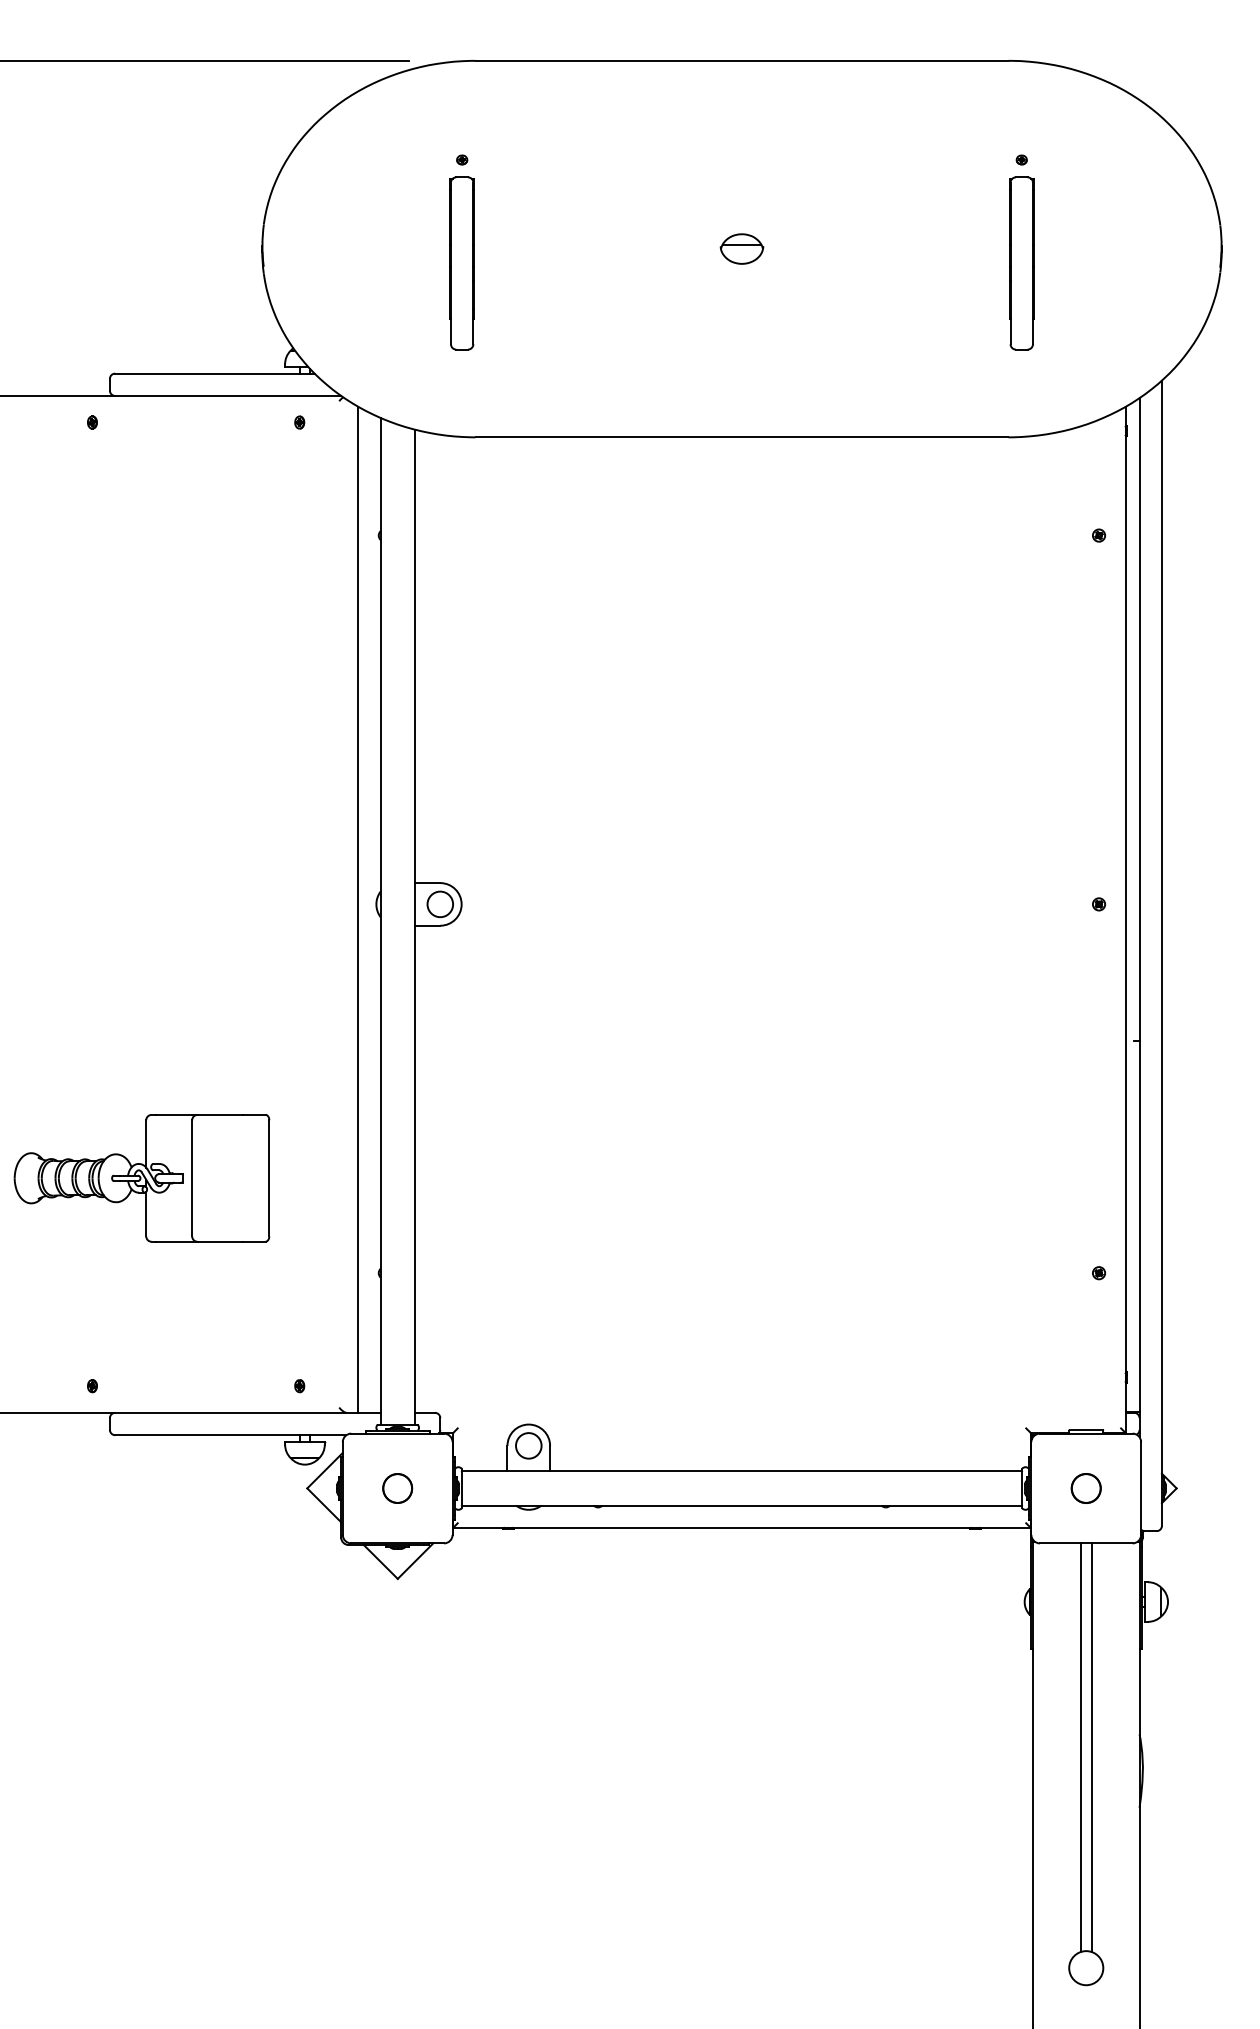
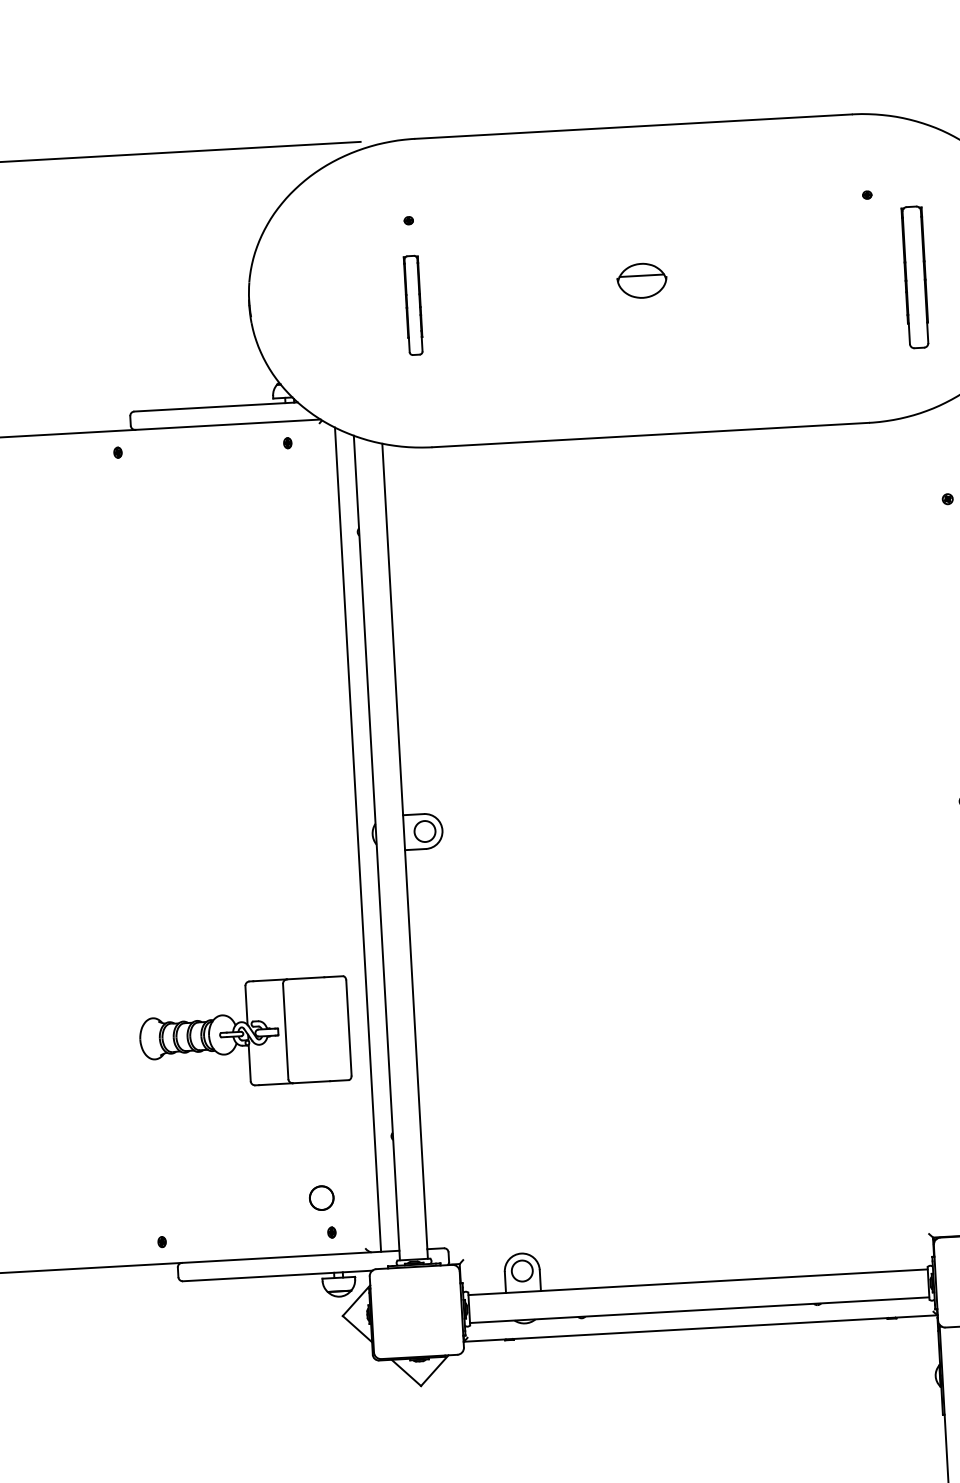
part: (741, 248) -> (641, 280), size x1.4
part: (461, 263) -> (413, 305), size x0.7
part: (1021, 263) -> (915, 277), moved
part: (141, 1178) -> (244, 1033), moved
part: (397, 1488) -> (321, 1198), moved

